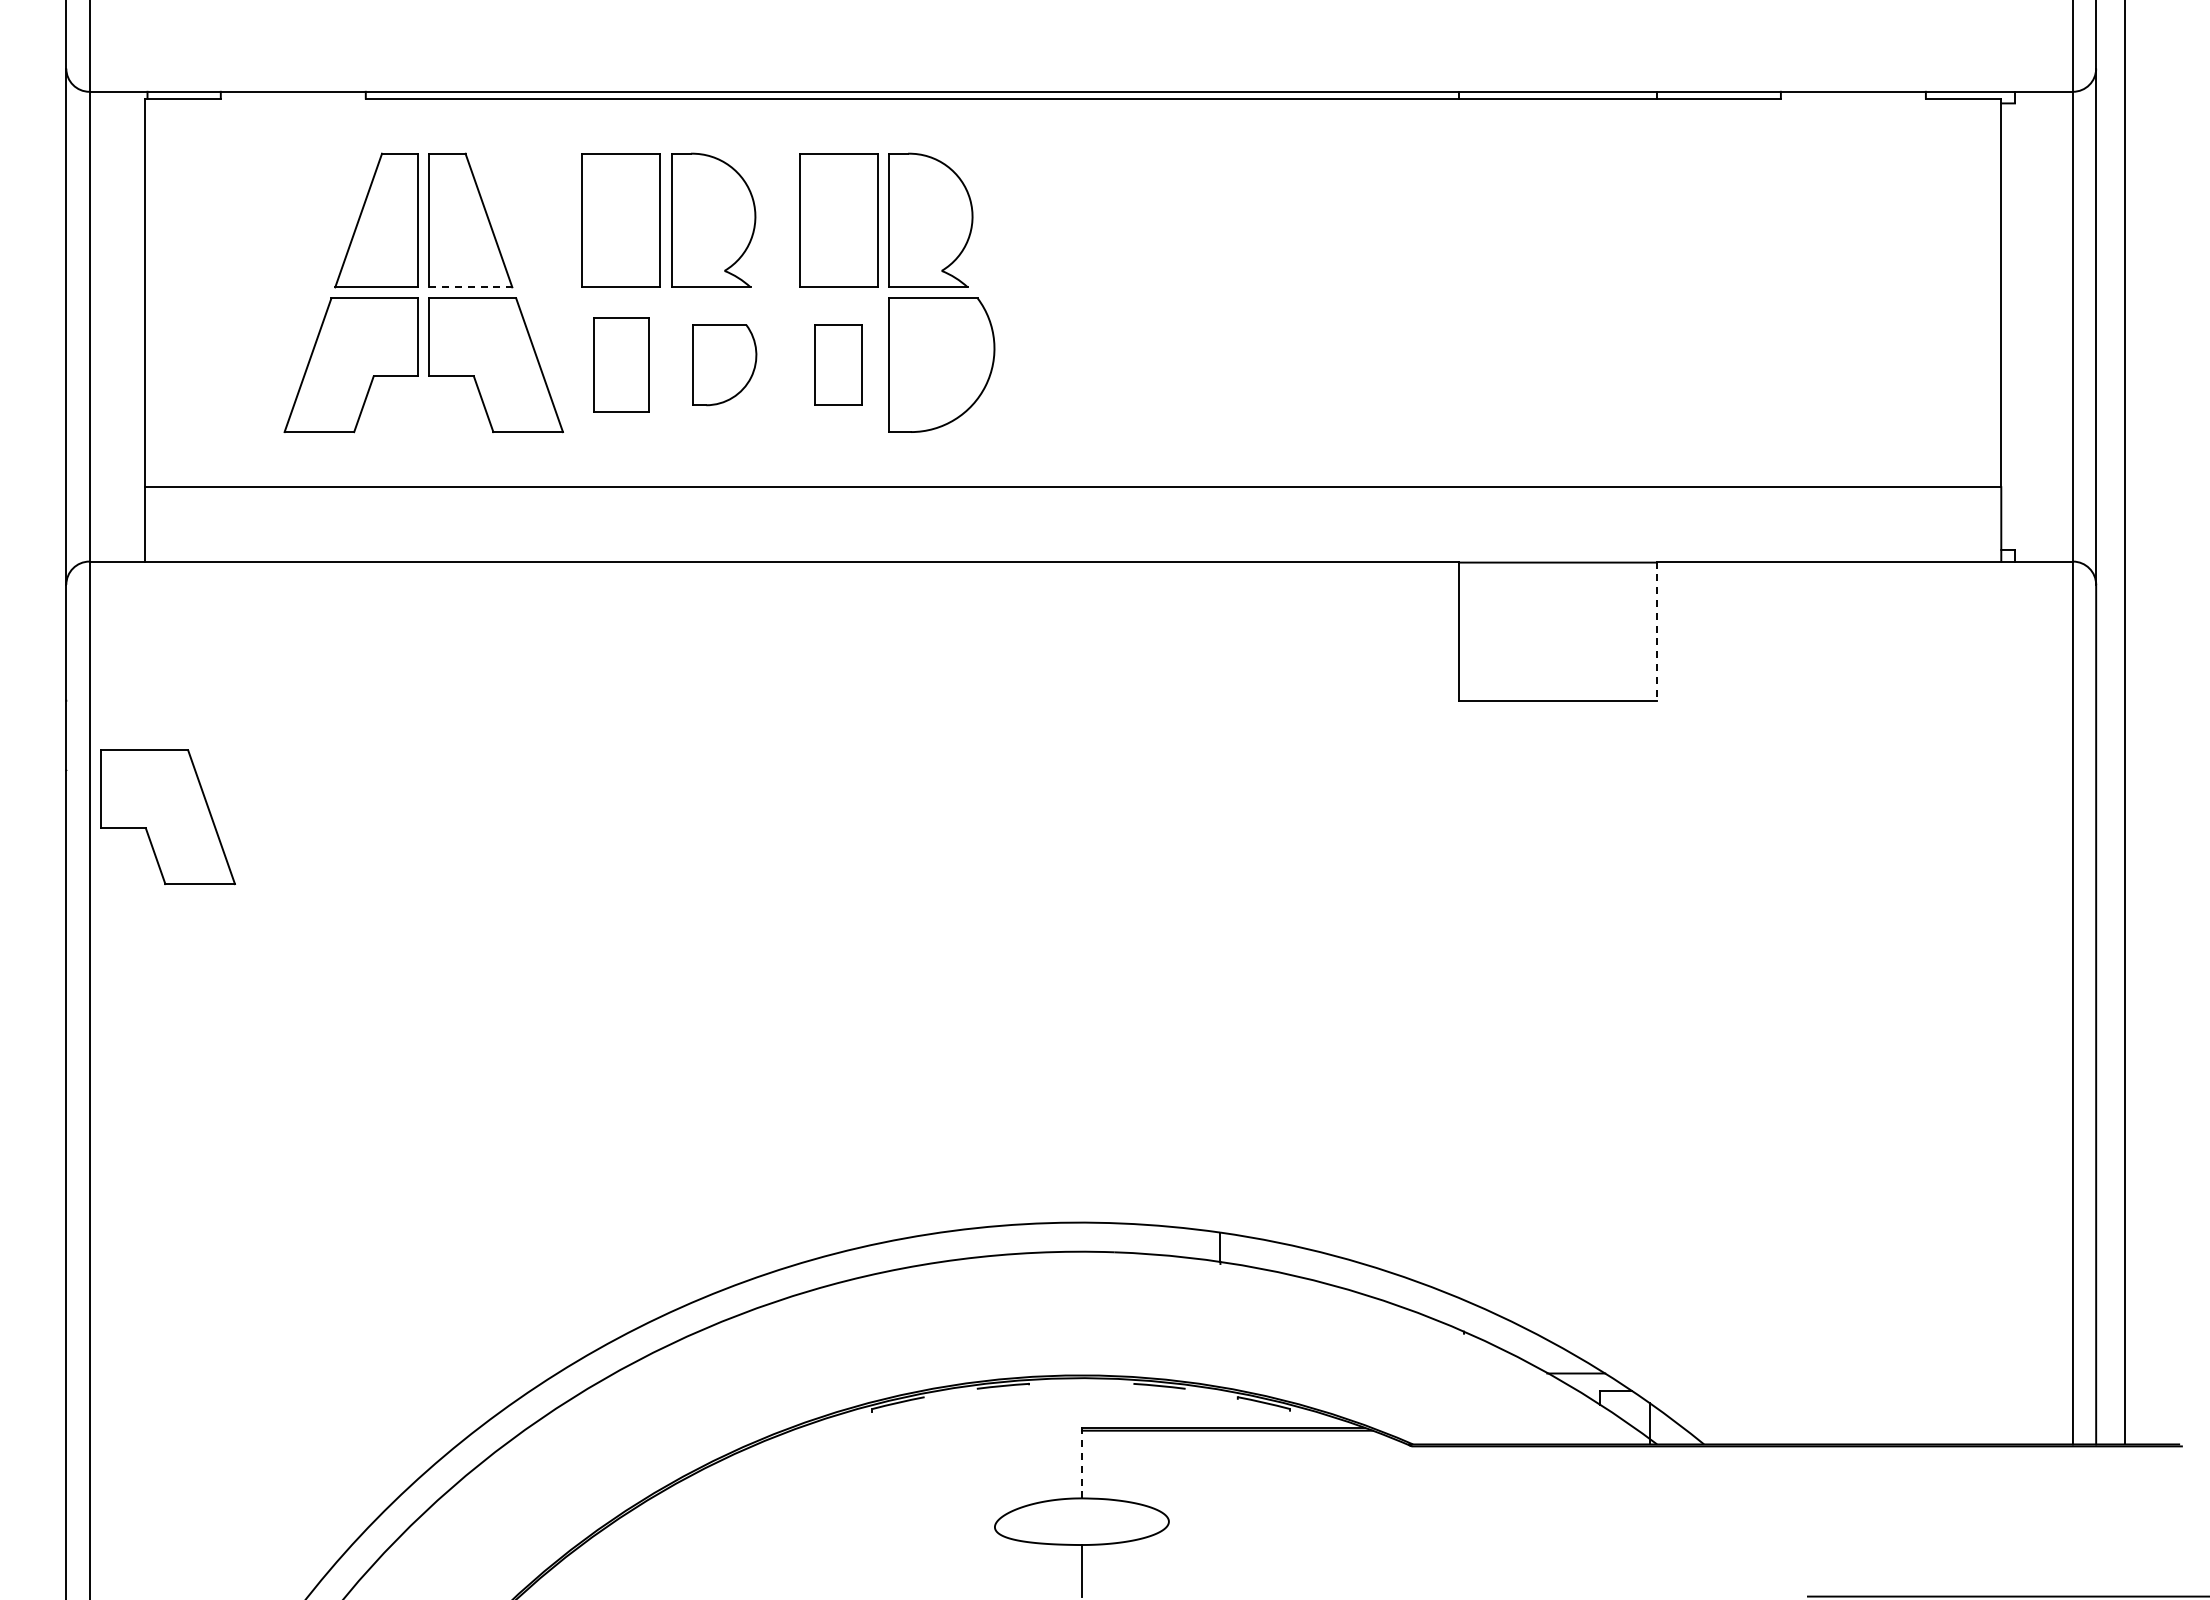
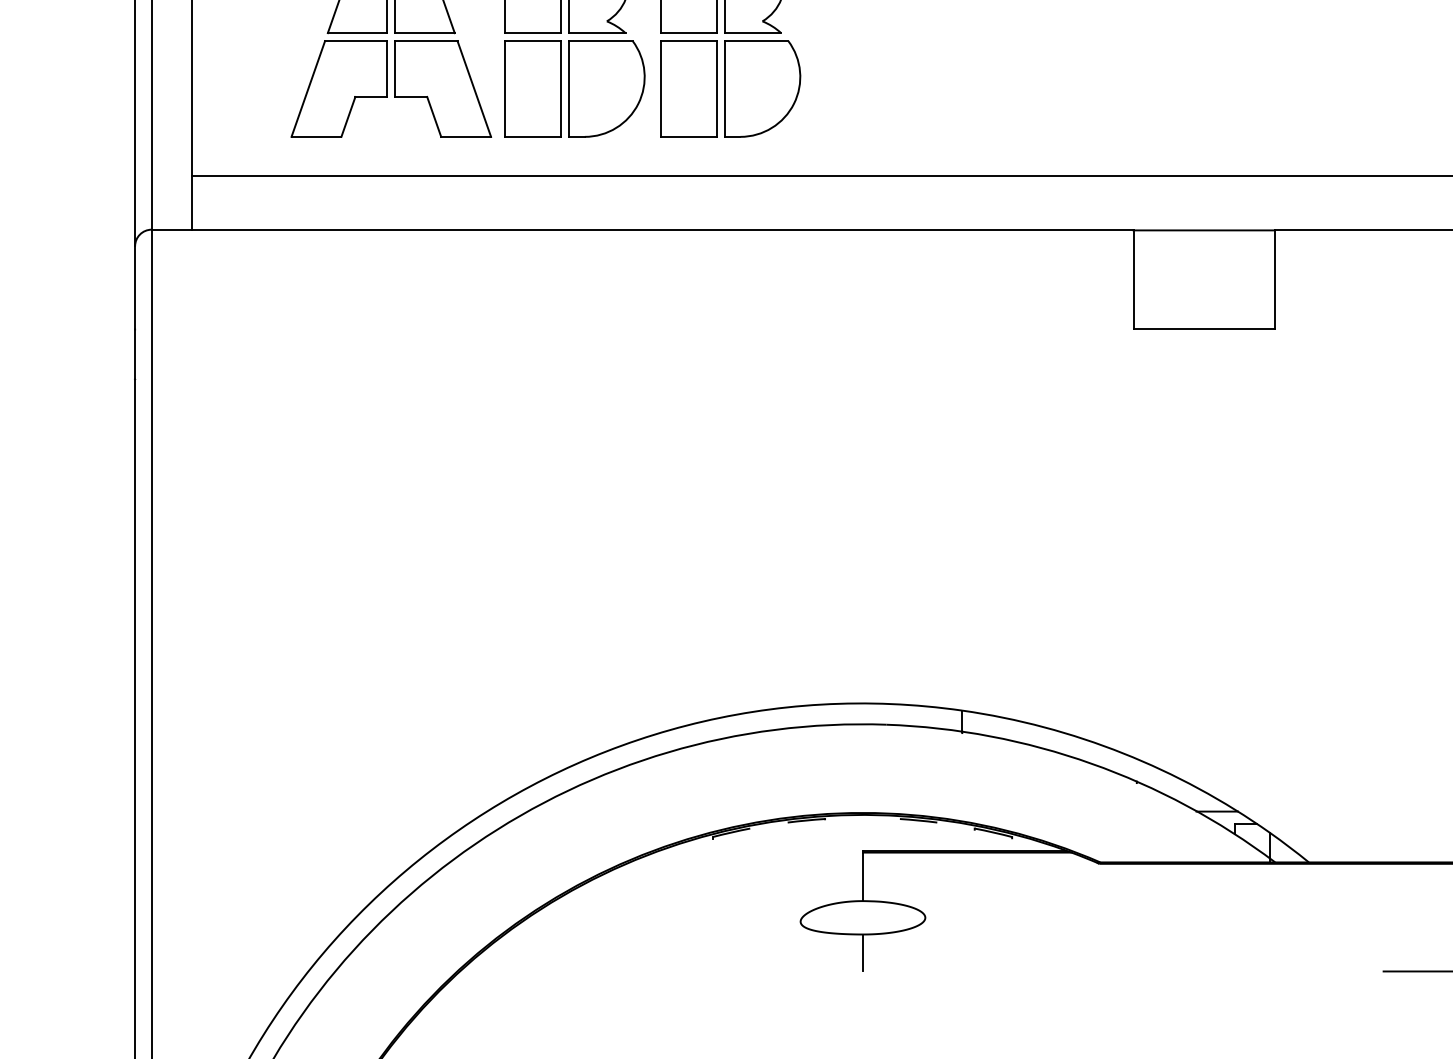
line: (471, 287) -> (425, 33), dashed -> solid
part: (620, 364) -> (532, 88), size x1.43
part: (724, 364) -> (606, 88), size x1.67
part: (838, 364) -> (688, 88), size x1.67
line: (1656, 631) -> (1274, 279), dashed -> solid
part: (167, 817) -> (207, 413), removed
line: (1081, 1464) -> (862, 876), dashed -> solid

